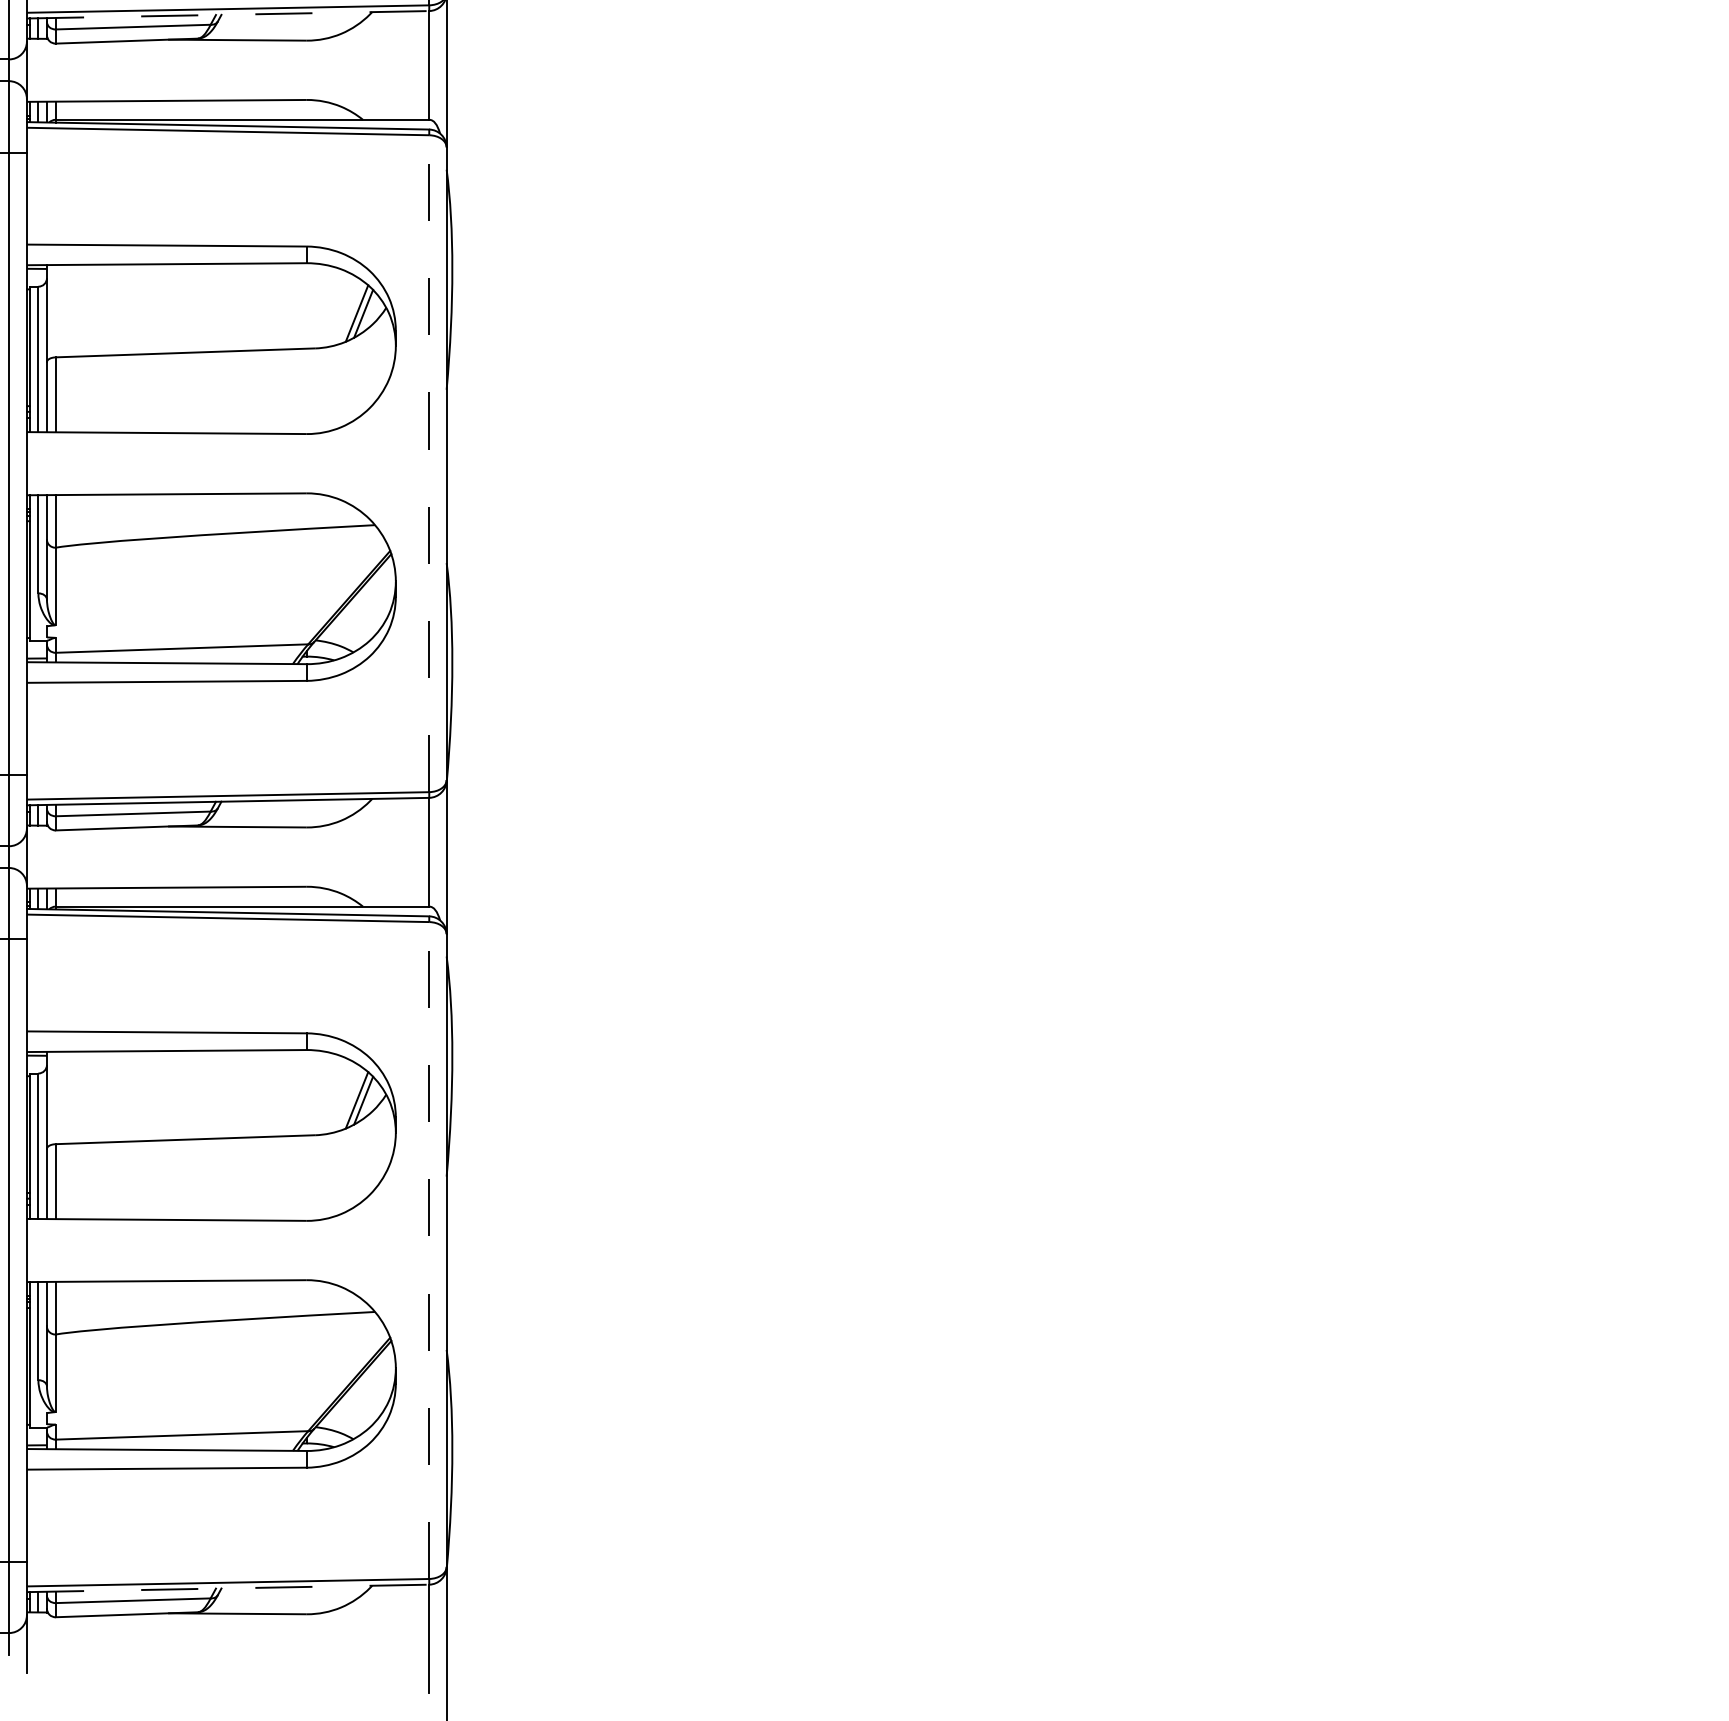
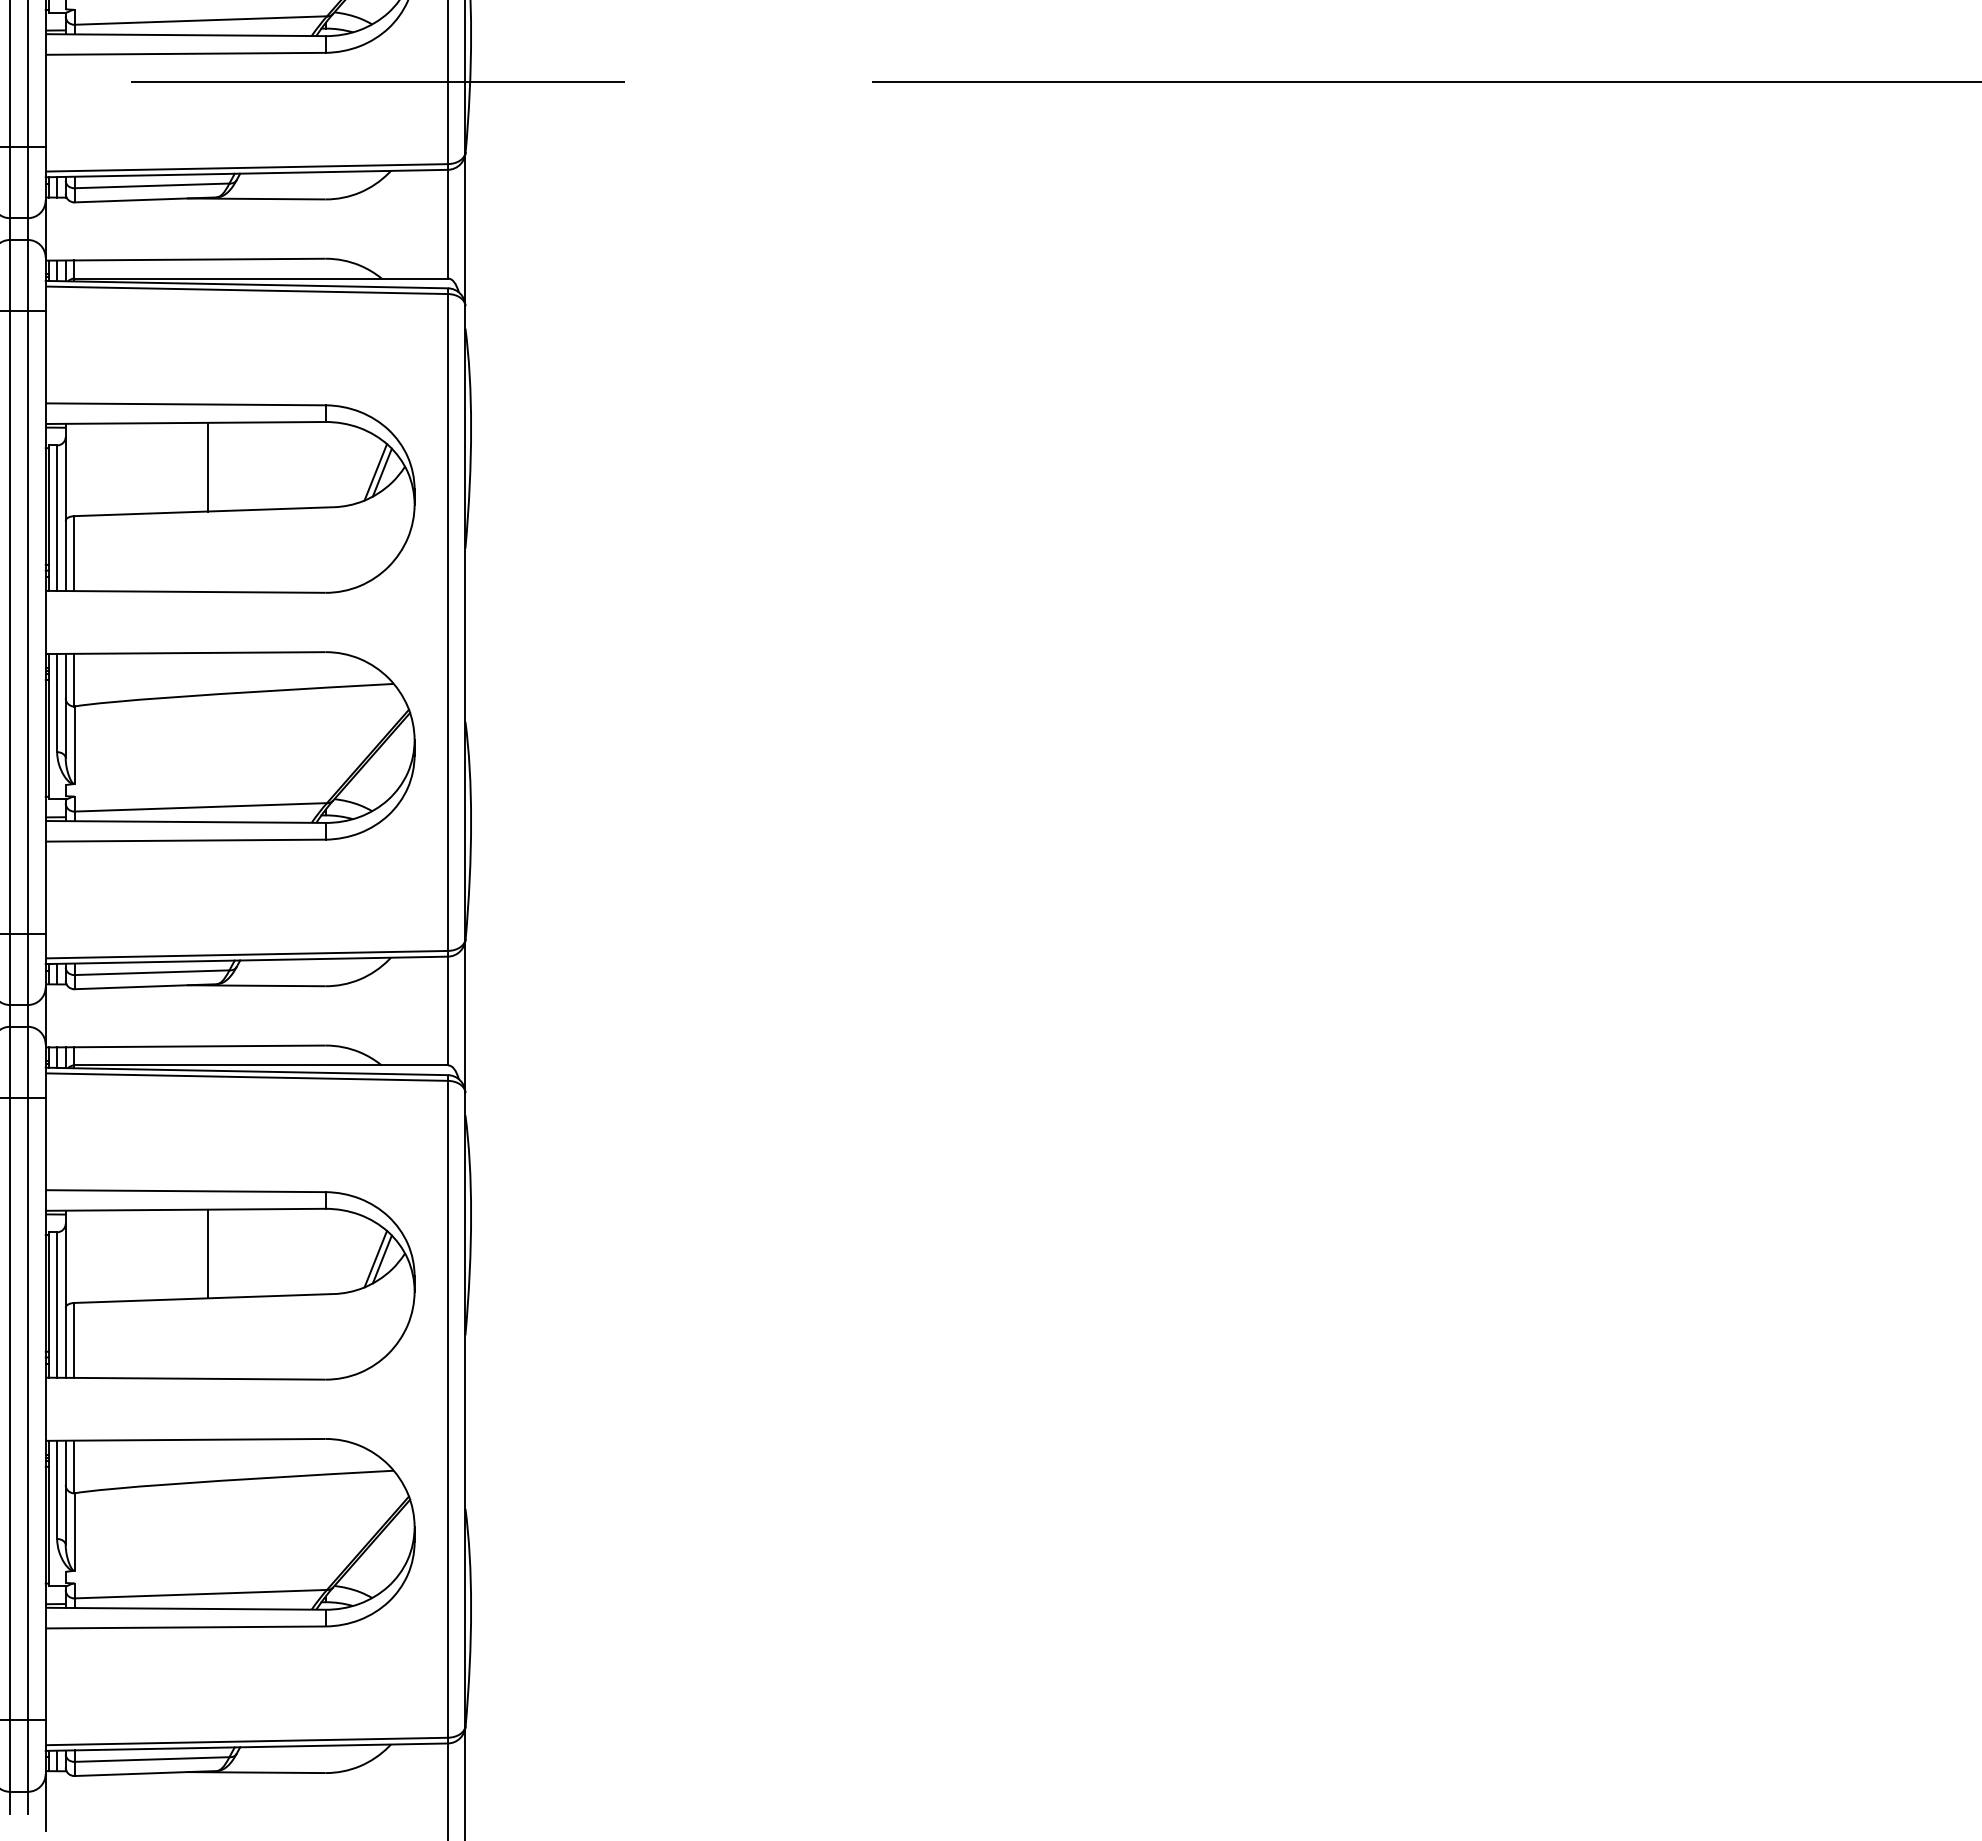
line: (228, 14) -> (247, 173), dashed -> solid
line: (189, 307) -> (208, 466), added
line: (429, 463) -> (448, 622), dashed -> solid
line: (189, 1094) -> (208, 1253), added
line: (429, 1249) -> (448, 1408), dashed -> solid
line: (228, 1588) -> (247, 1747), dashed -> solid

